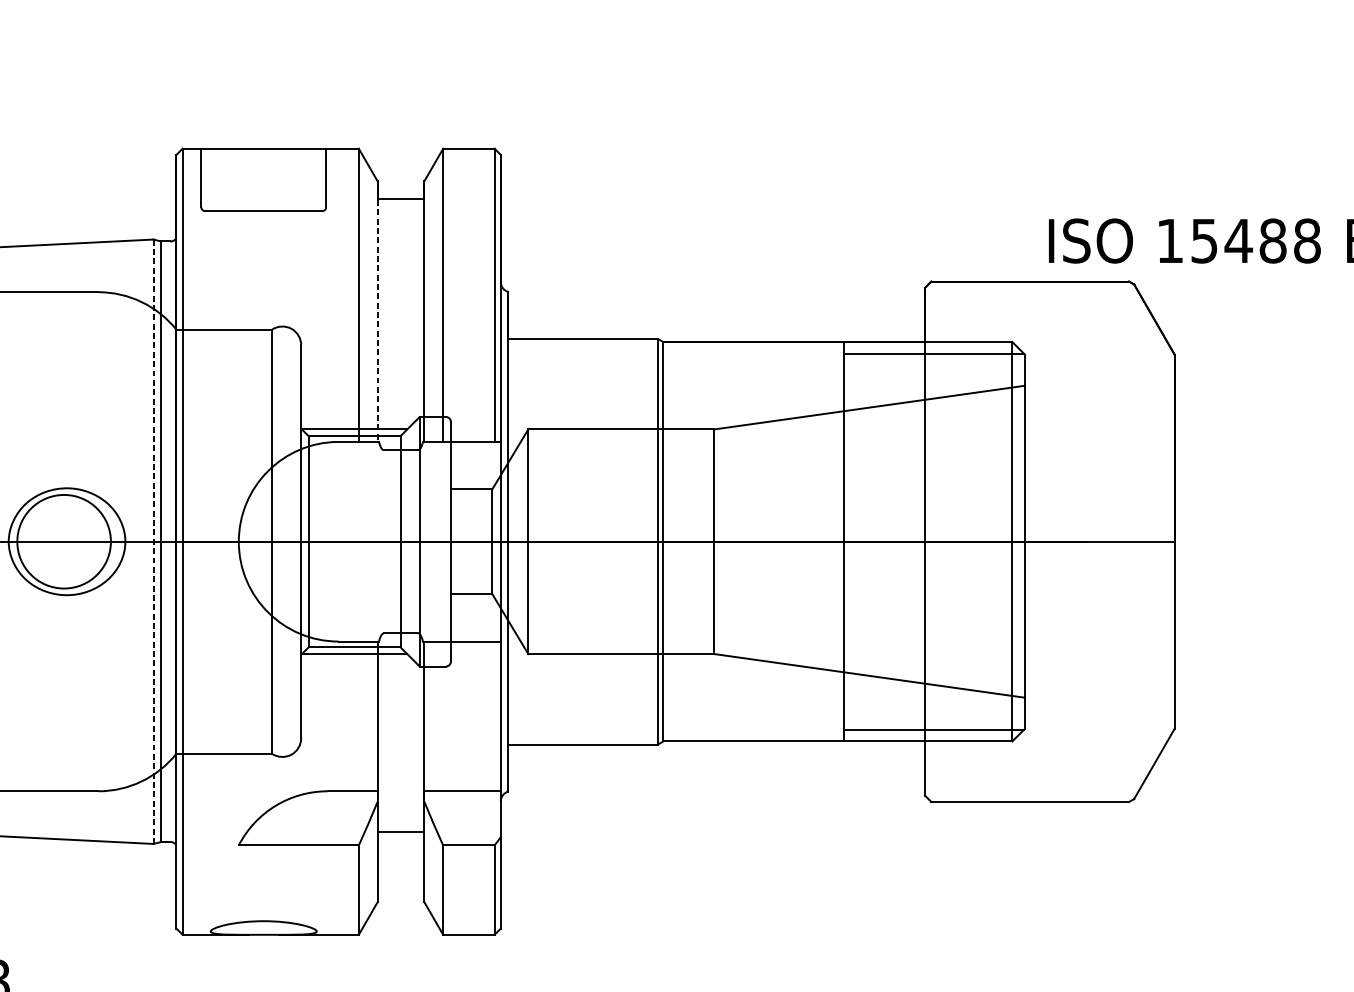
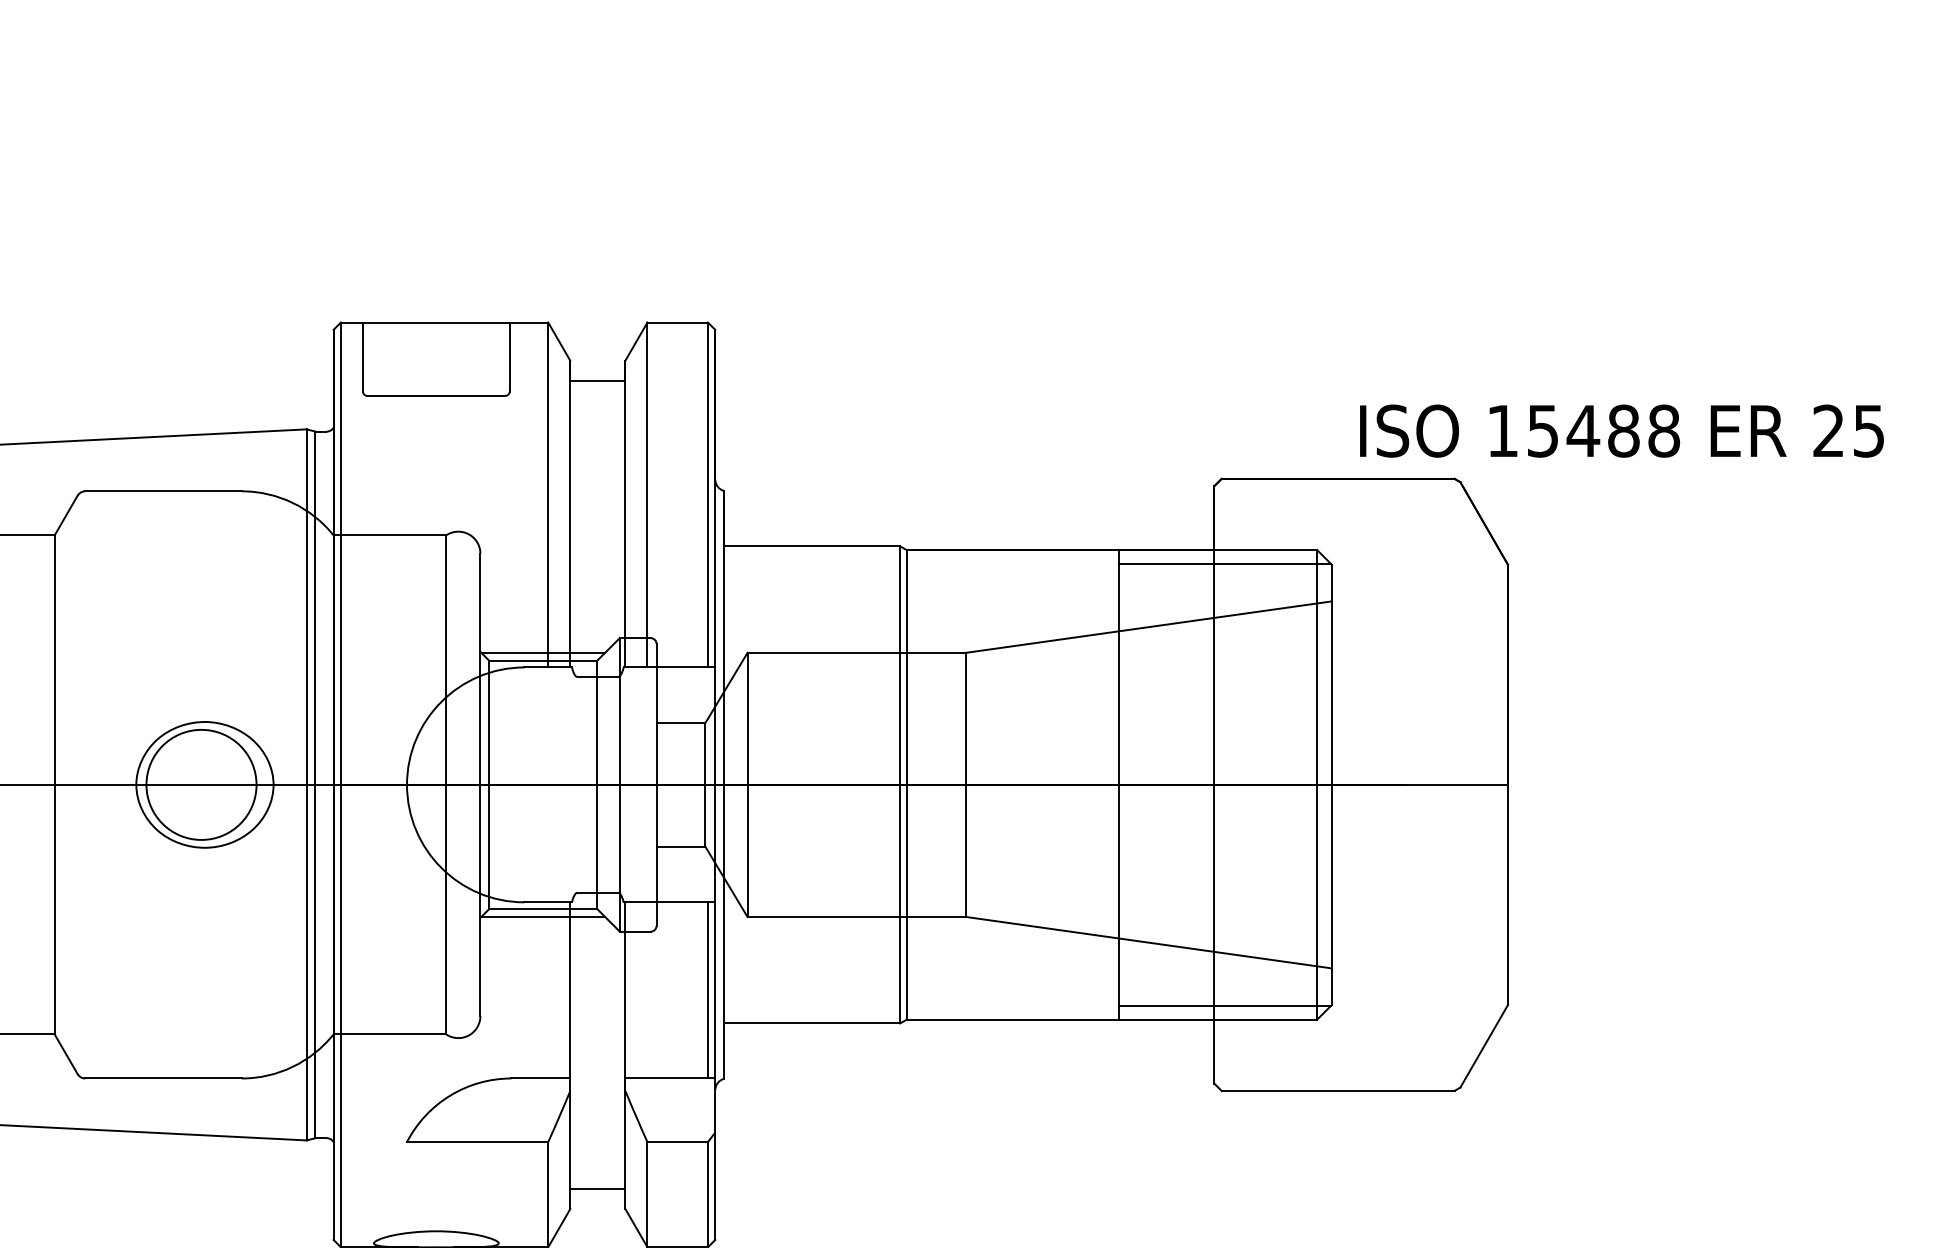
line: (377, 311) -> (570, 514), dashed -> solid
line: (153, 541) -> (306, 784), dashed -> solid
line: (494, 716) -> (707, 990), added
line: (400, 832) -> (597, 1188), moved

